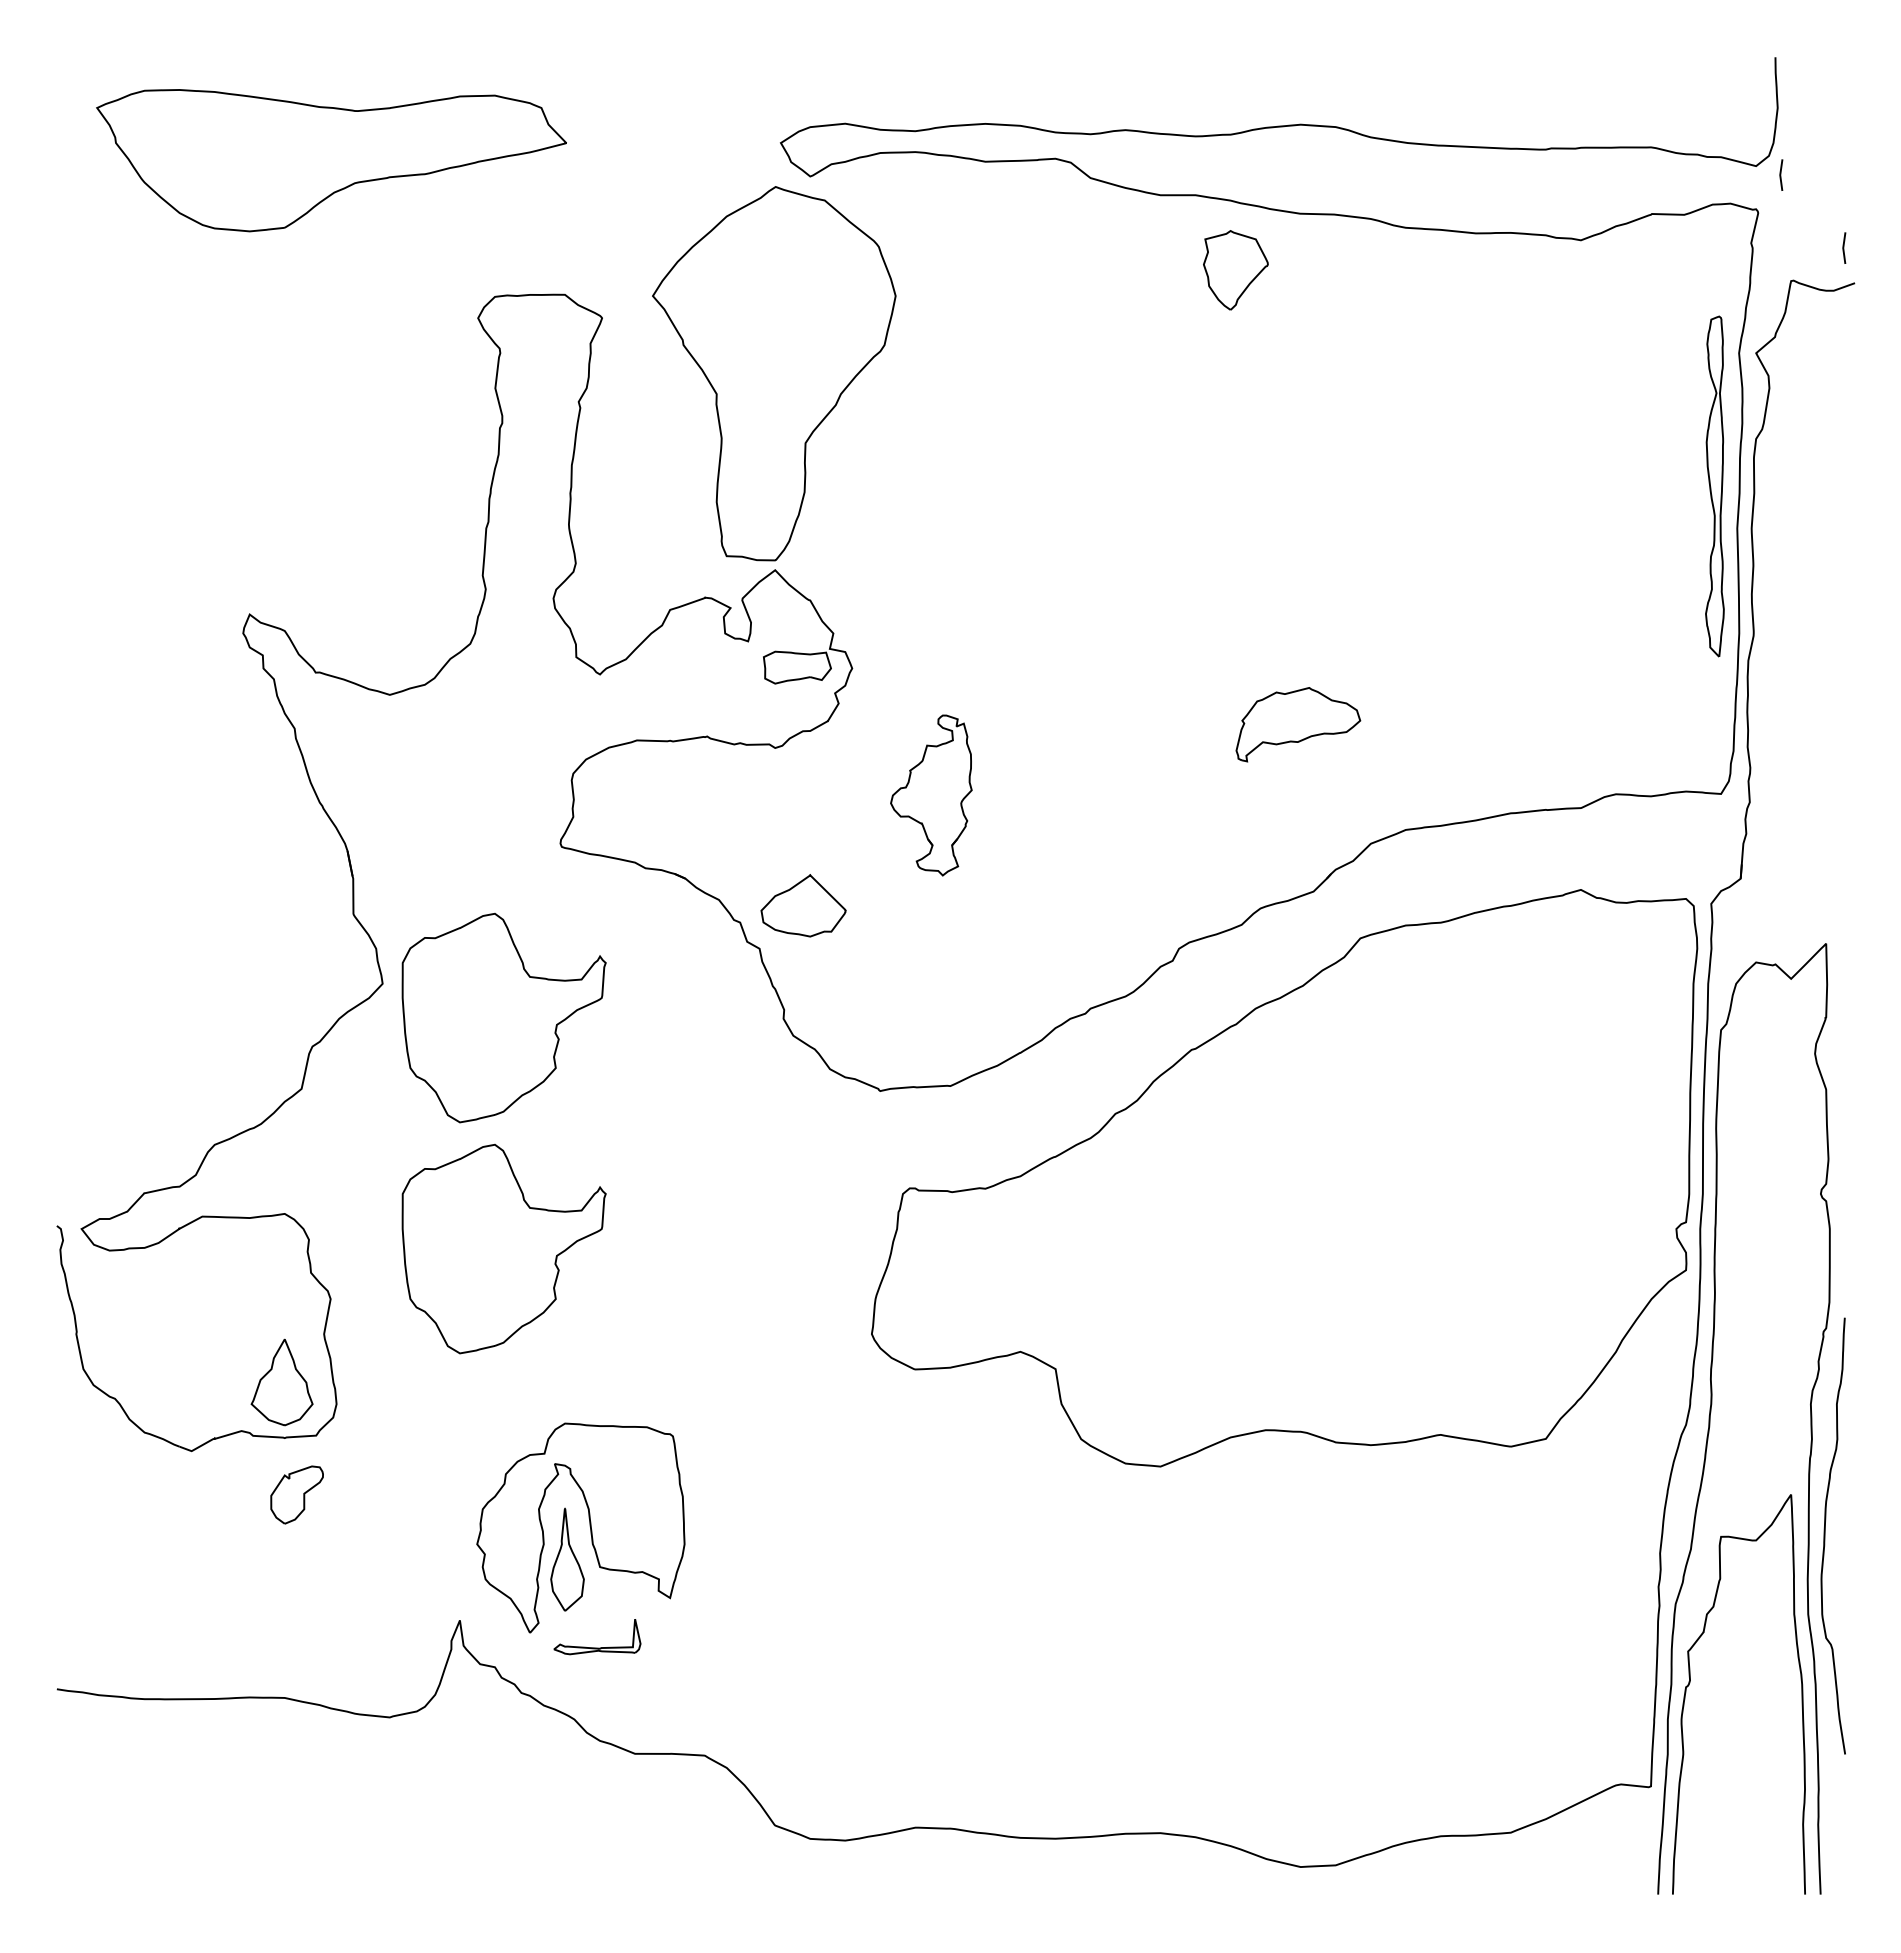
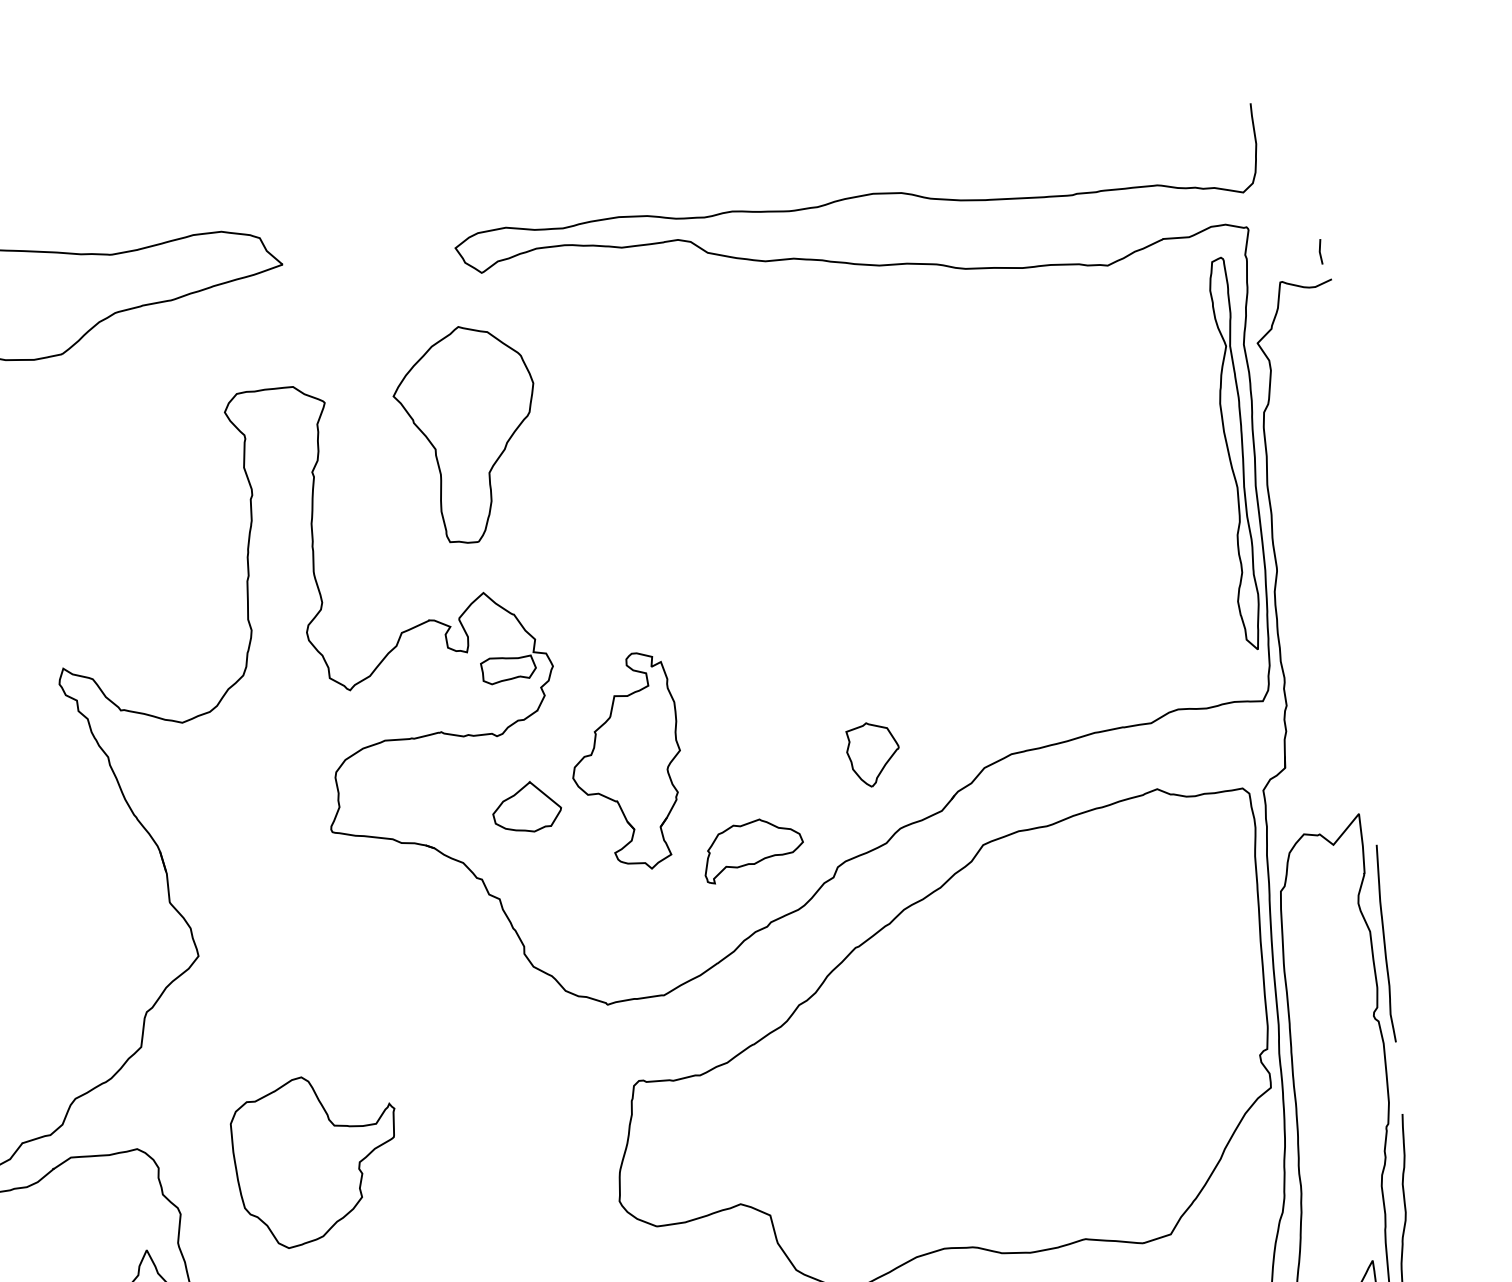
line: (1781, 174) -> (1264, 197), removed
part: (1235, 270) -> (873, 754), moved
part: (773, 373) -> (467, 434), size x0.71
part: (1714, 486) -> (1234, 453), size x1.43
part: (1298, 724) -> (753, 849), moved
part: (931, 795) -> (626, 762), size x1.67
part: (803, 905) -> (526, 807), moved
part: (503, 1017) -> (298, 974), removed
curve: (1842, 1105) -> (1384, 943), added

